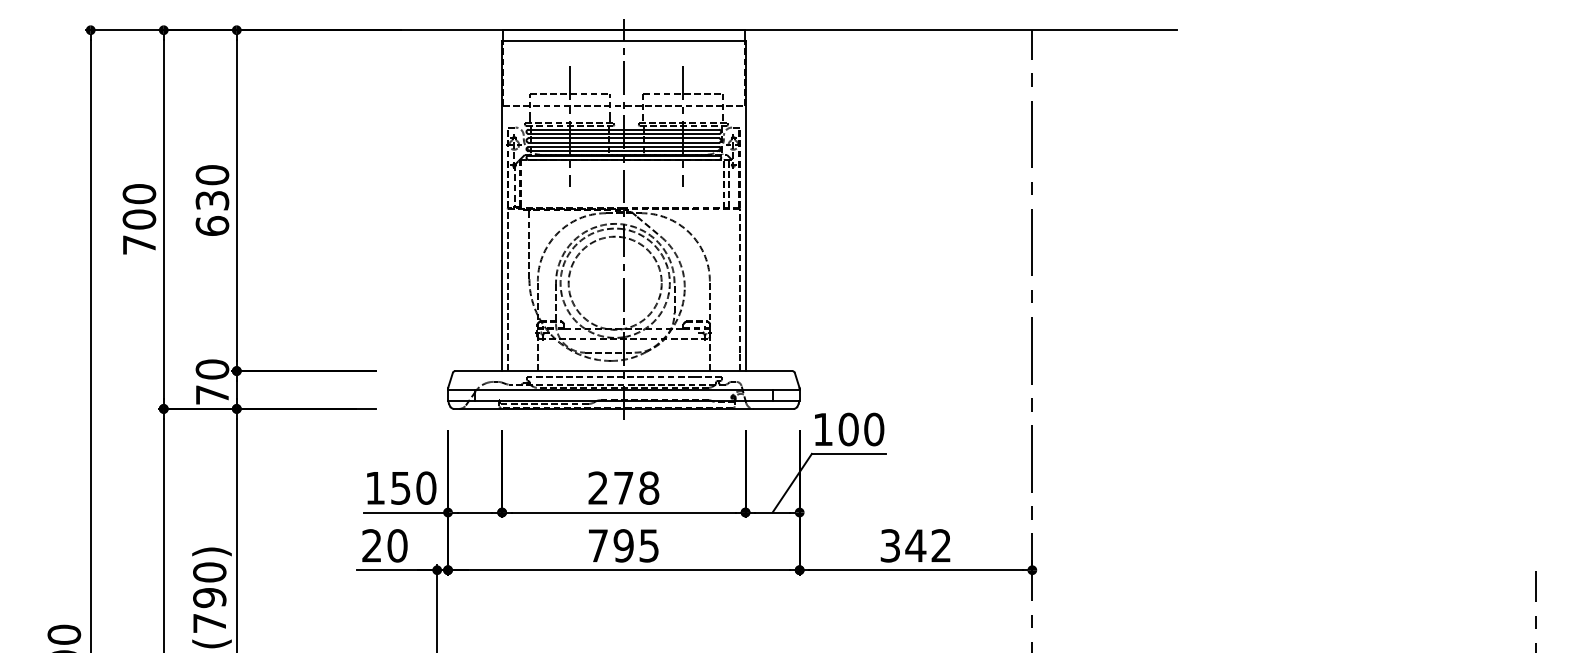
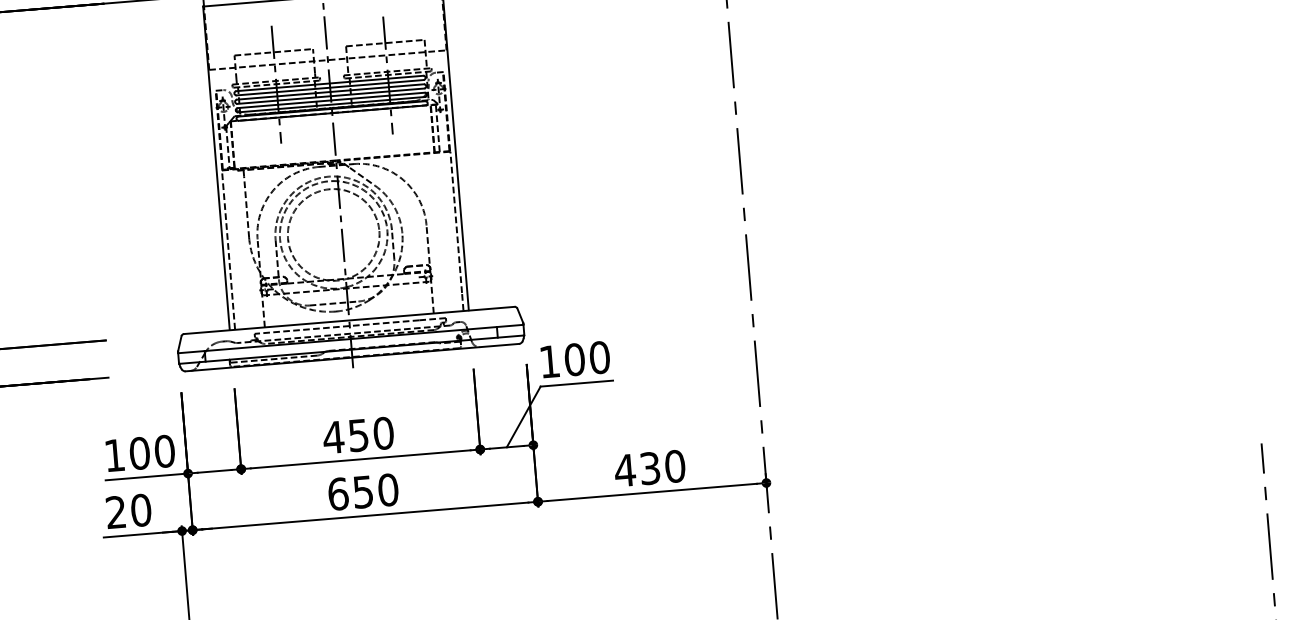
text: (400, 487) -> (139, 452), 150 -> 100
text: (623, 487) -> (358, 434), 278 -> 450
text: (623, 545) -> (363, 491), 795 -> 650
text: (915, 545) -> (649, 468), 342 -> 430

